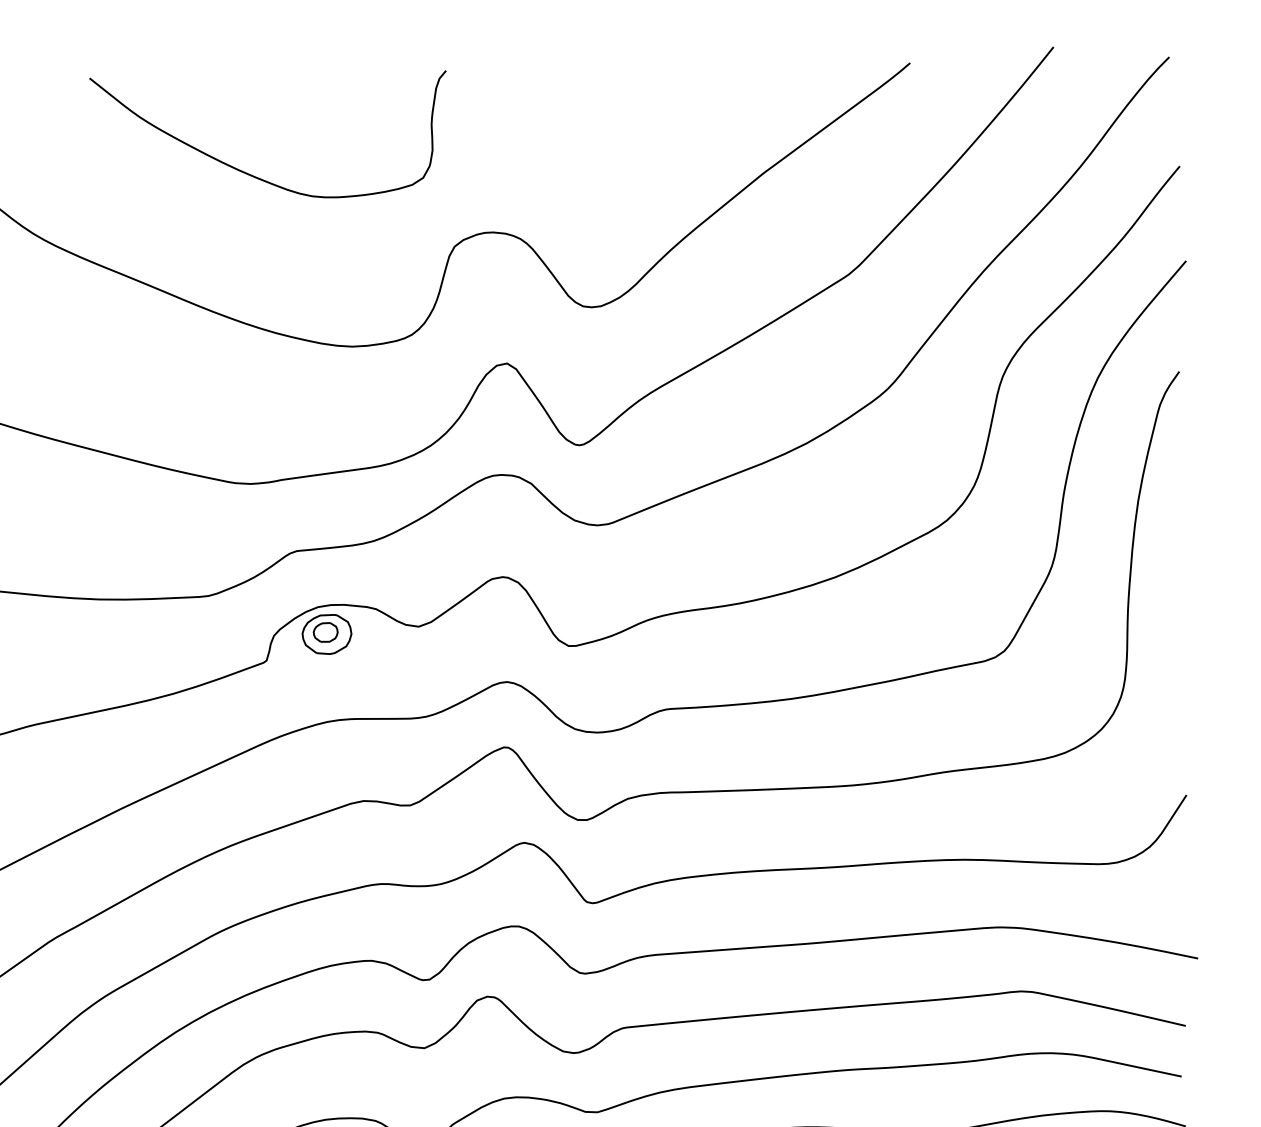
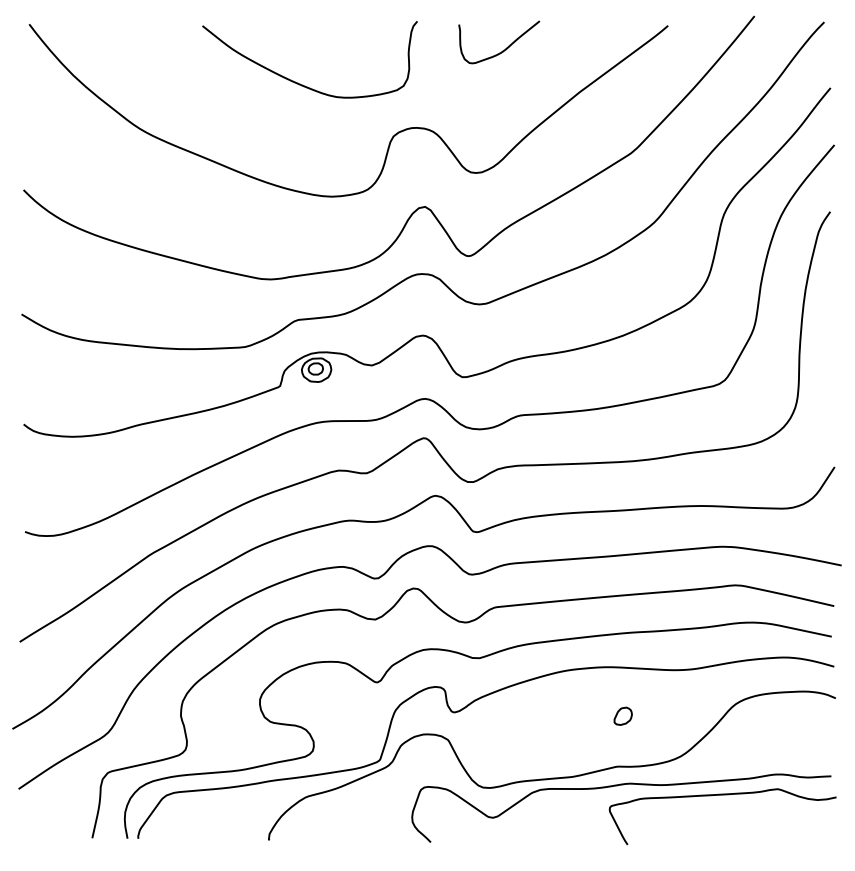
curve: (640, 100) -> (505, 48), added
curve: (248, 172) -> (298, 82), moved

